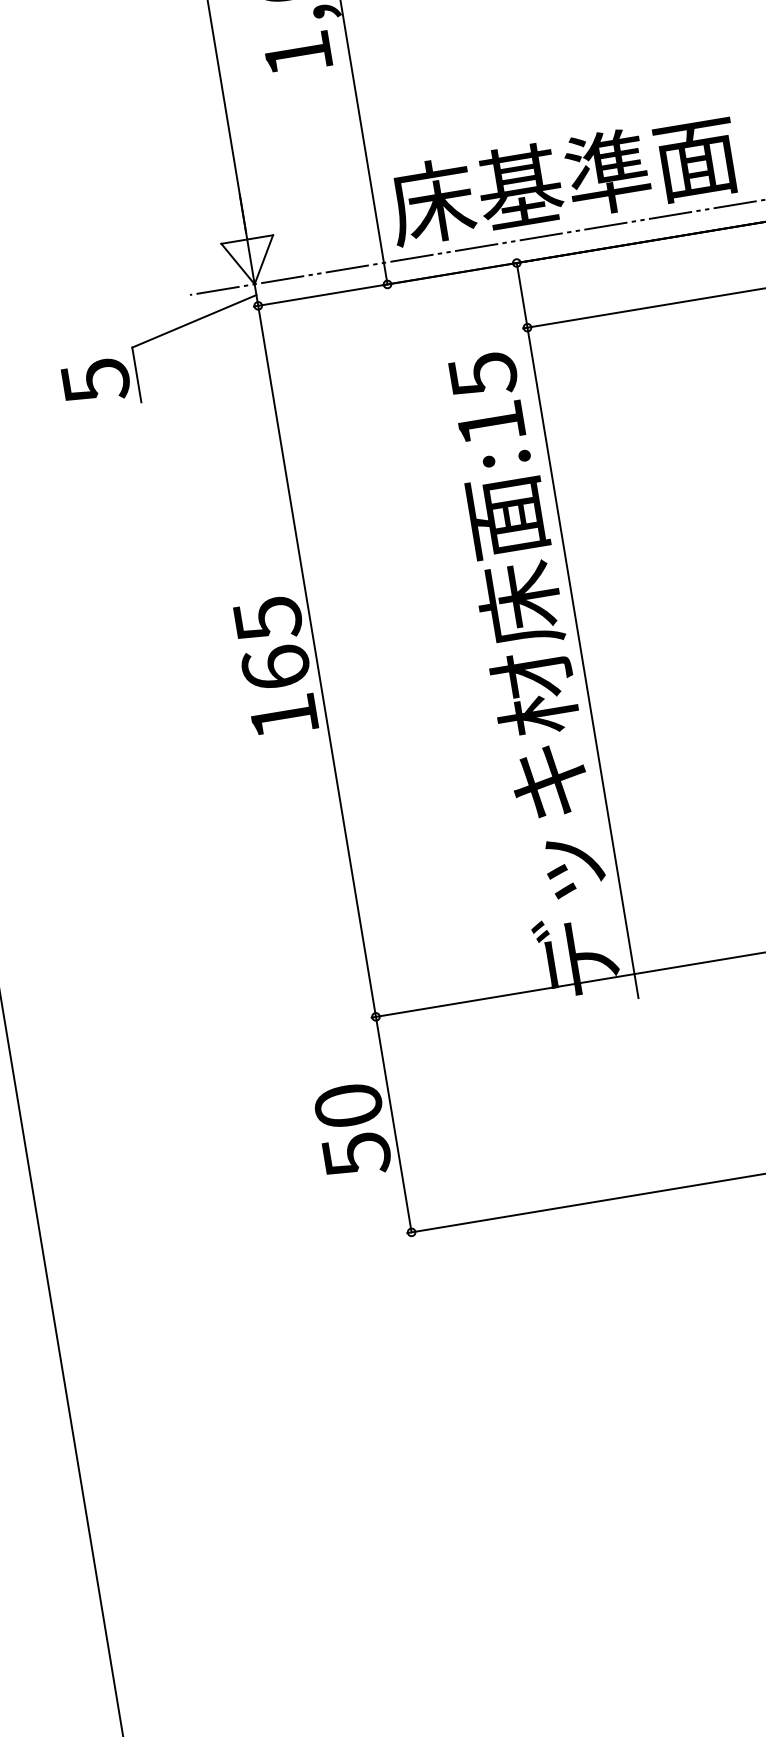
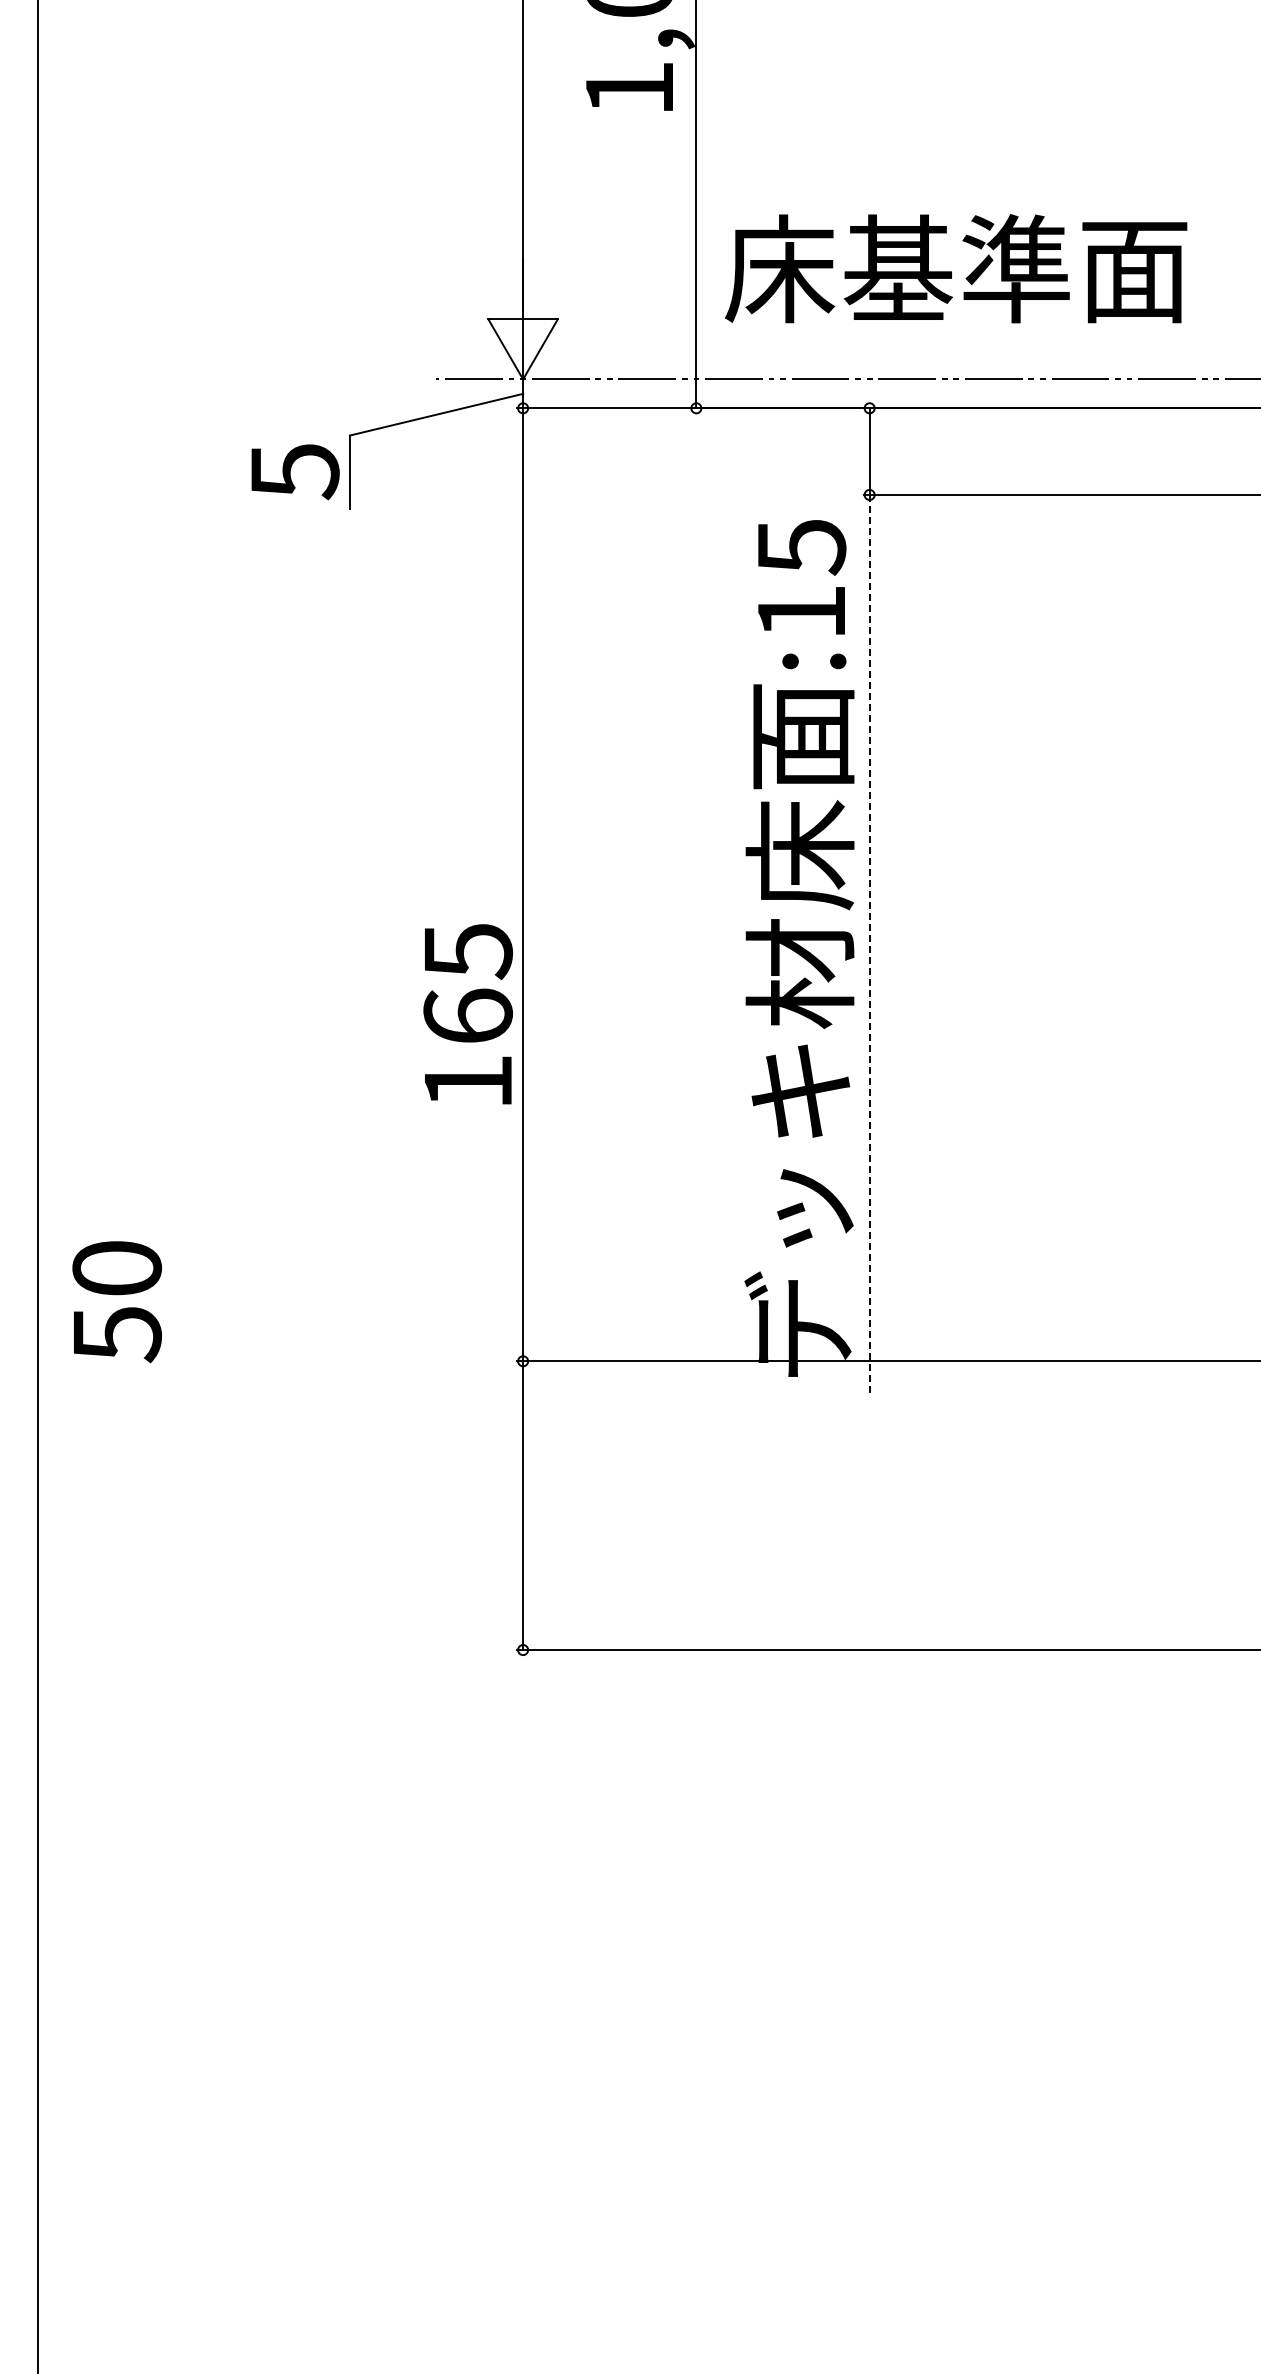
text: (563, 179) -> (956, 268), moved
line: (582, 663) -> (869, 944), solid -> dashed
text: (275, 666) -> (467, 1014), moved
text: (352, 1131) -> (116, 1302), moved

